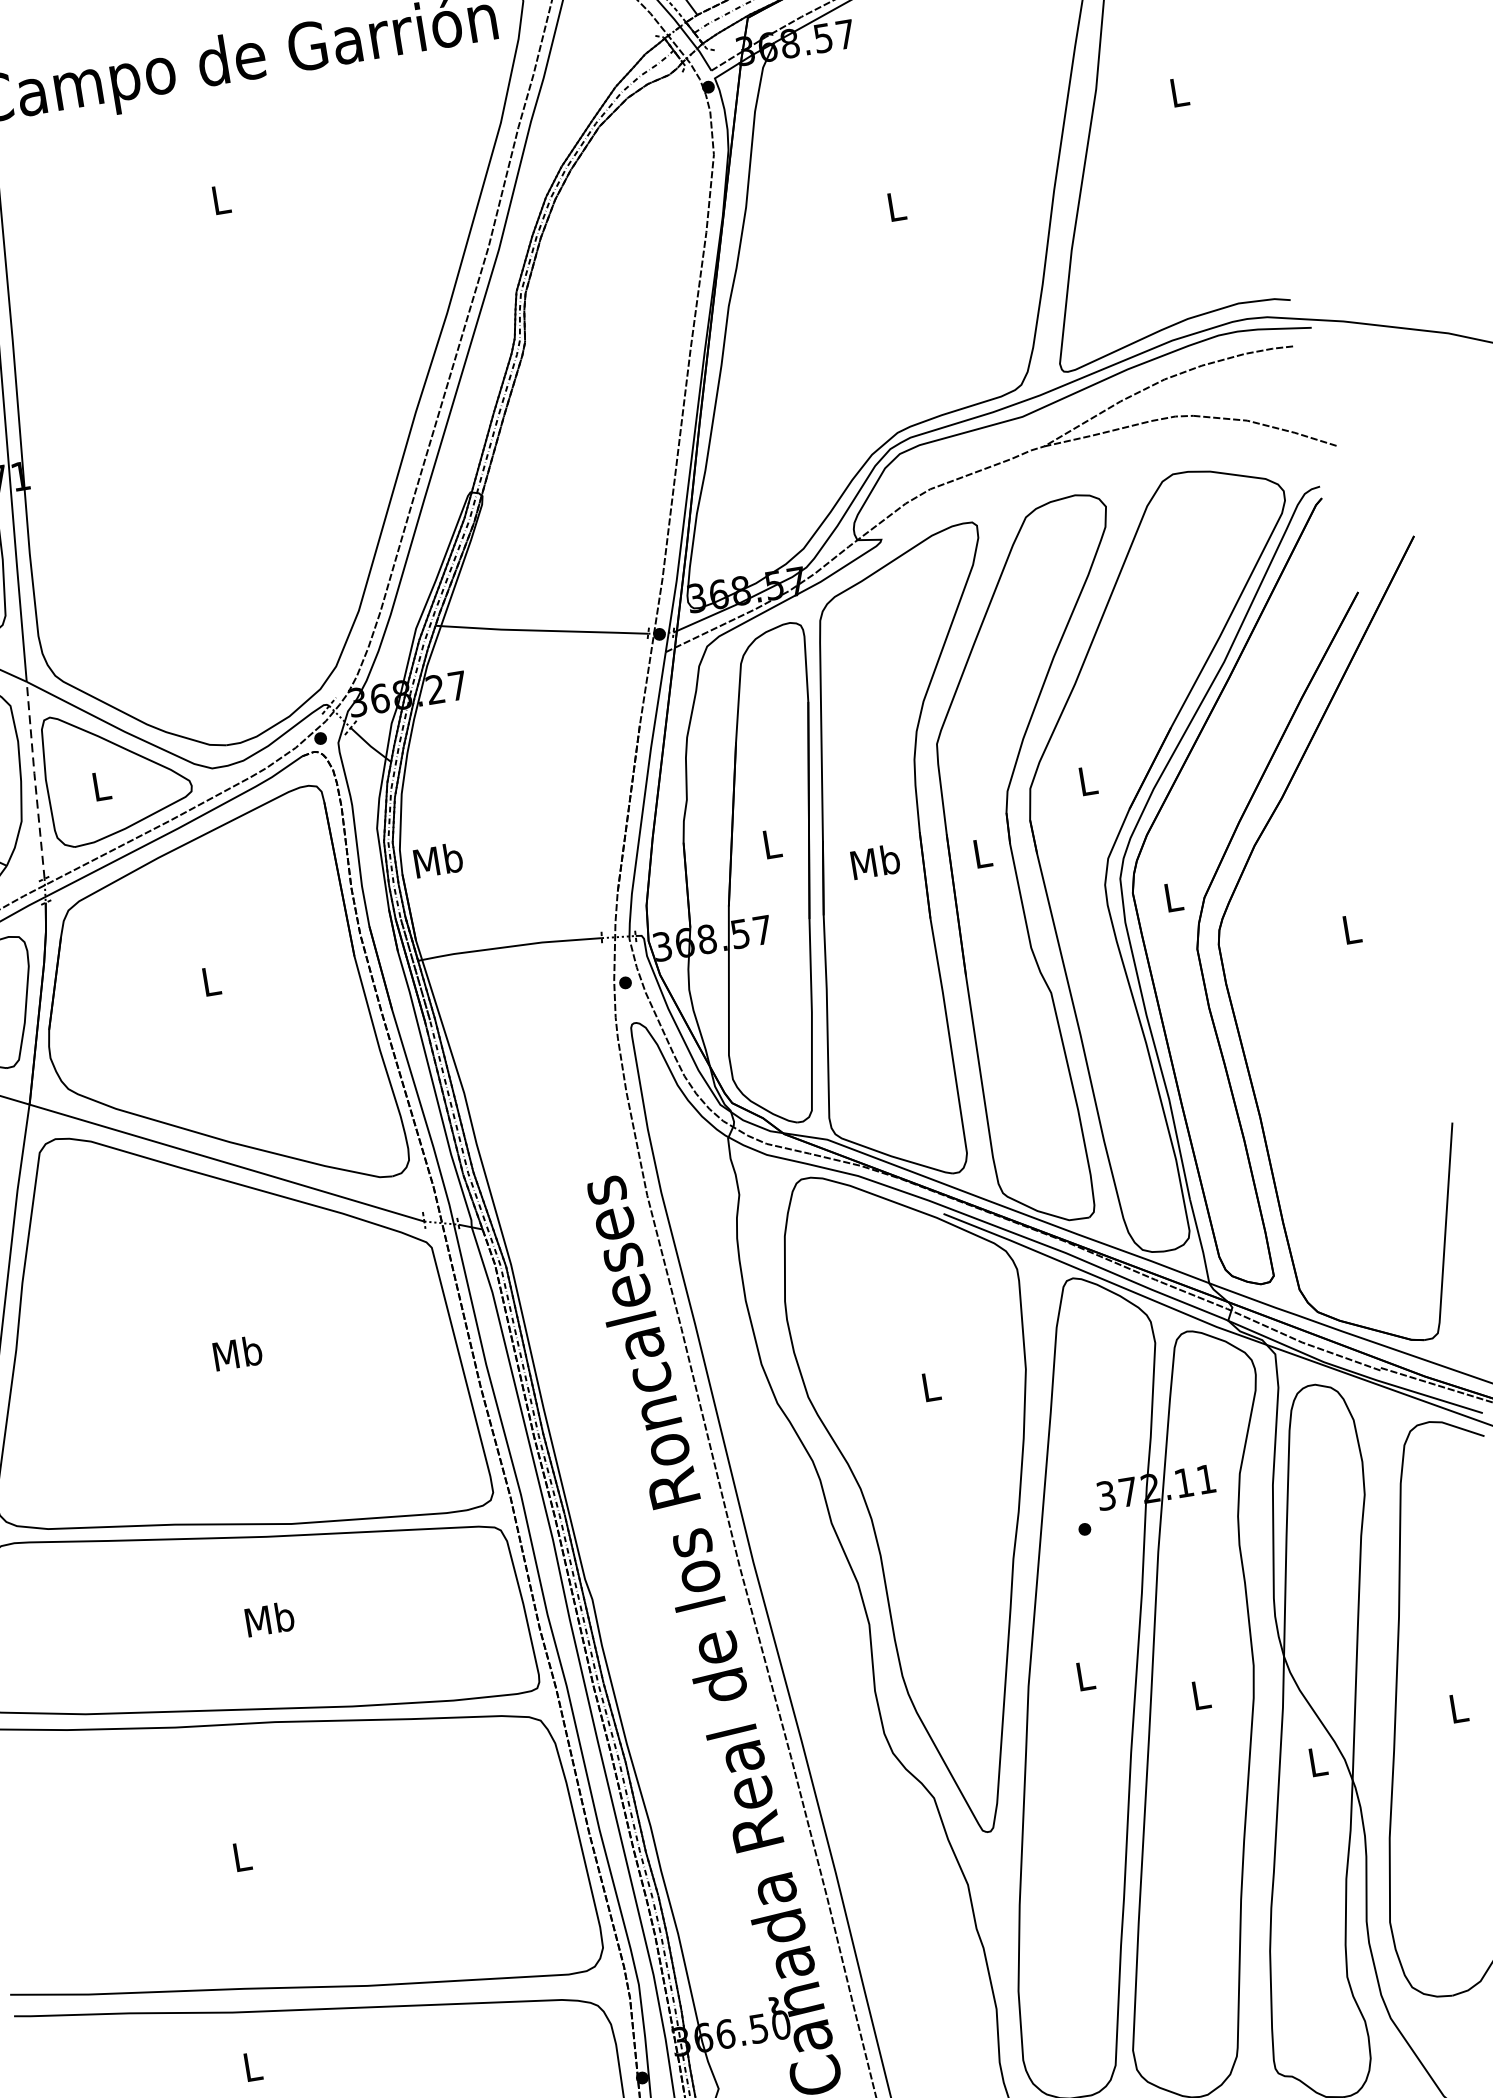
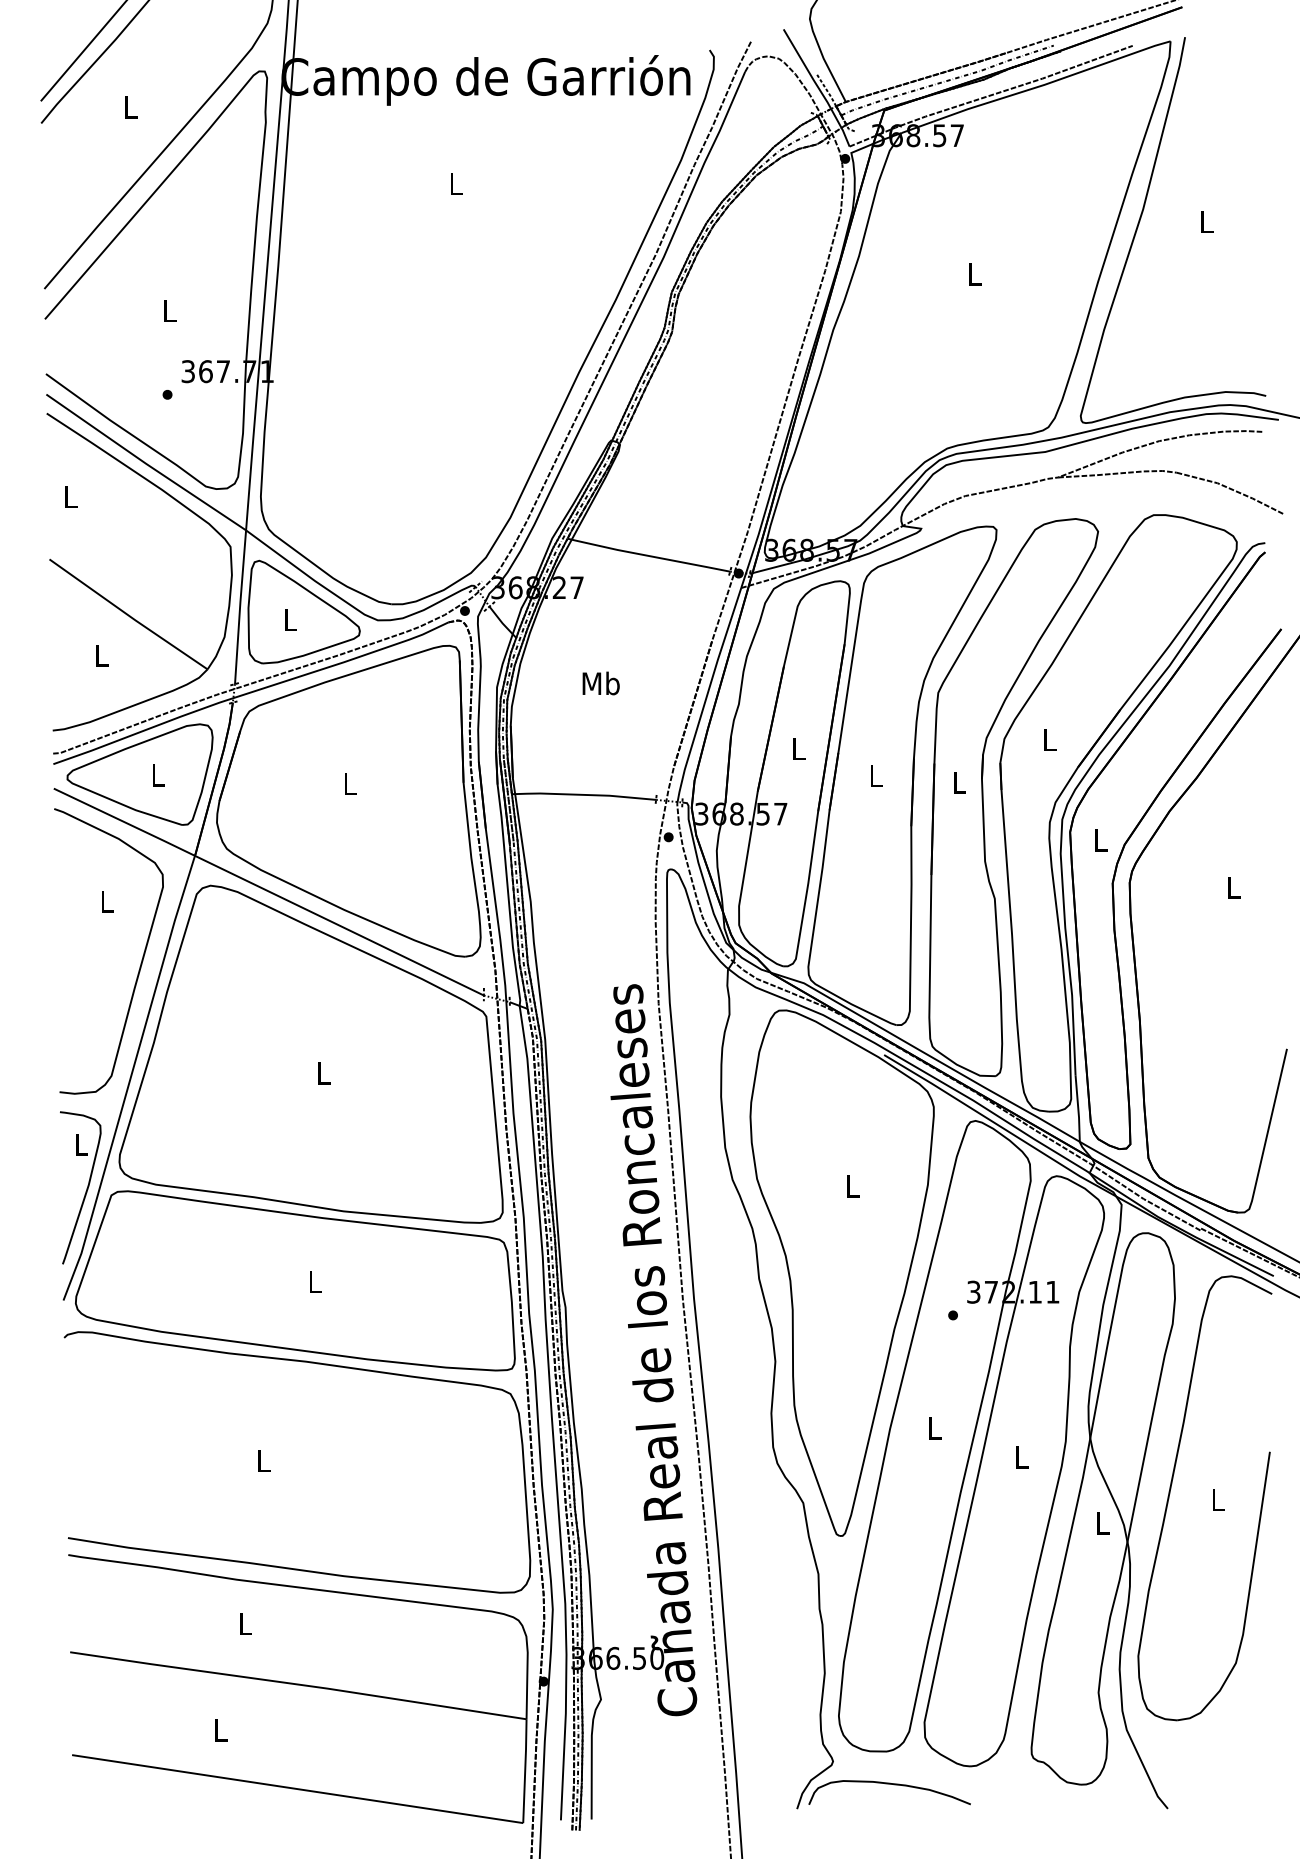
line: (35, 779) -> (240, 606), dashed -> solid
text: (437, 860) -> (600, 683), moved
text: (874, 861) -> (875, 775), Mb -> L
text: (237, 1353) -> (323, 1073), Mb -> L
text: (269, 1618) -> (314, 1281), Mb -> L

